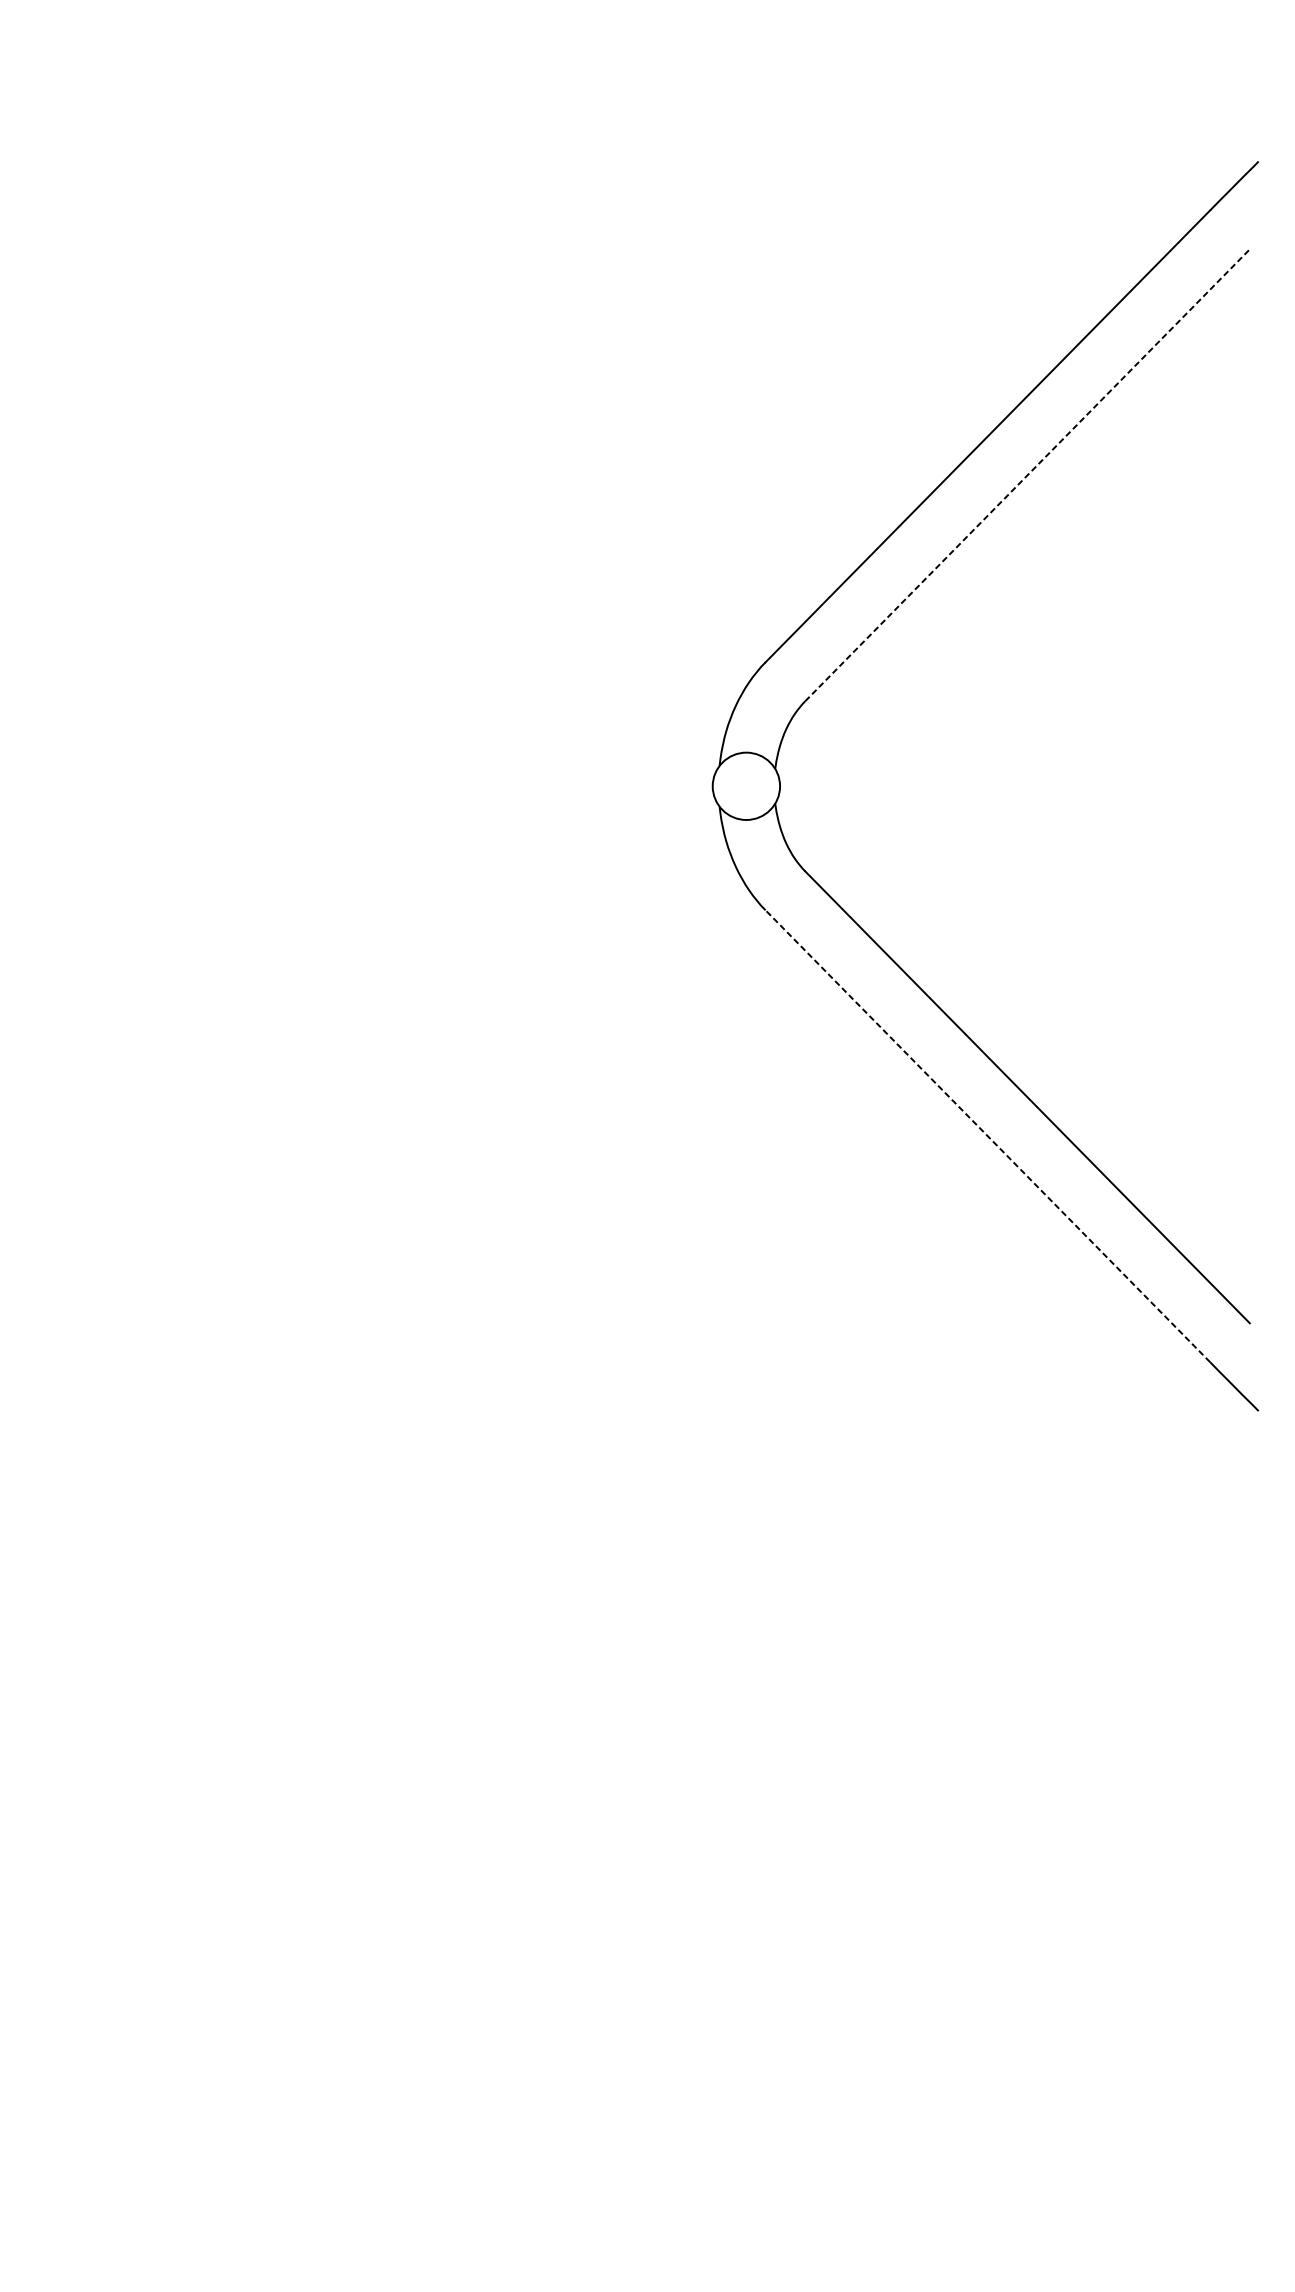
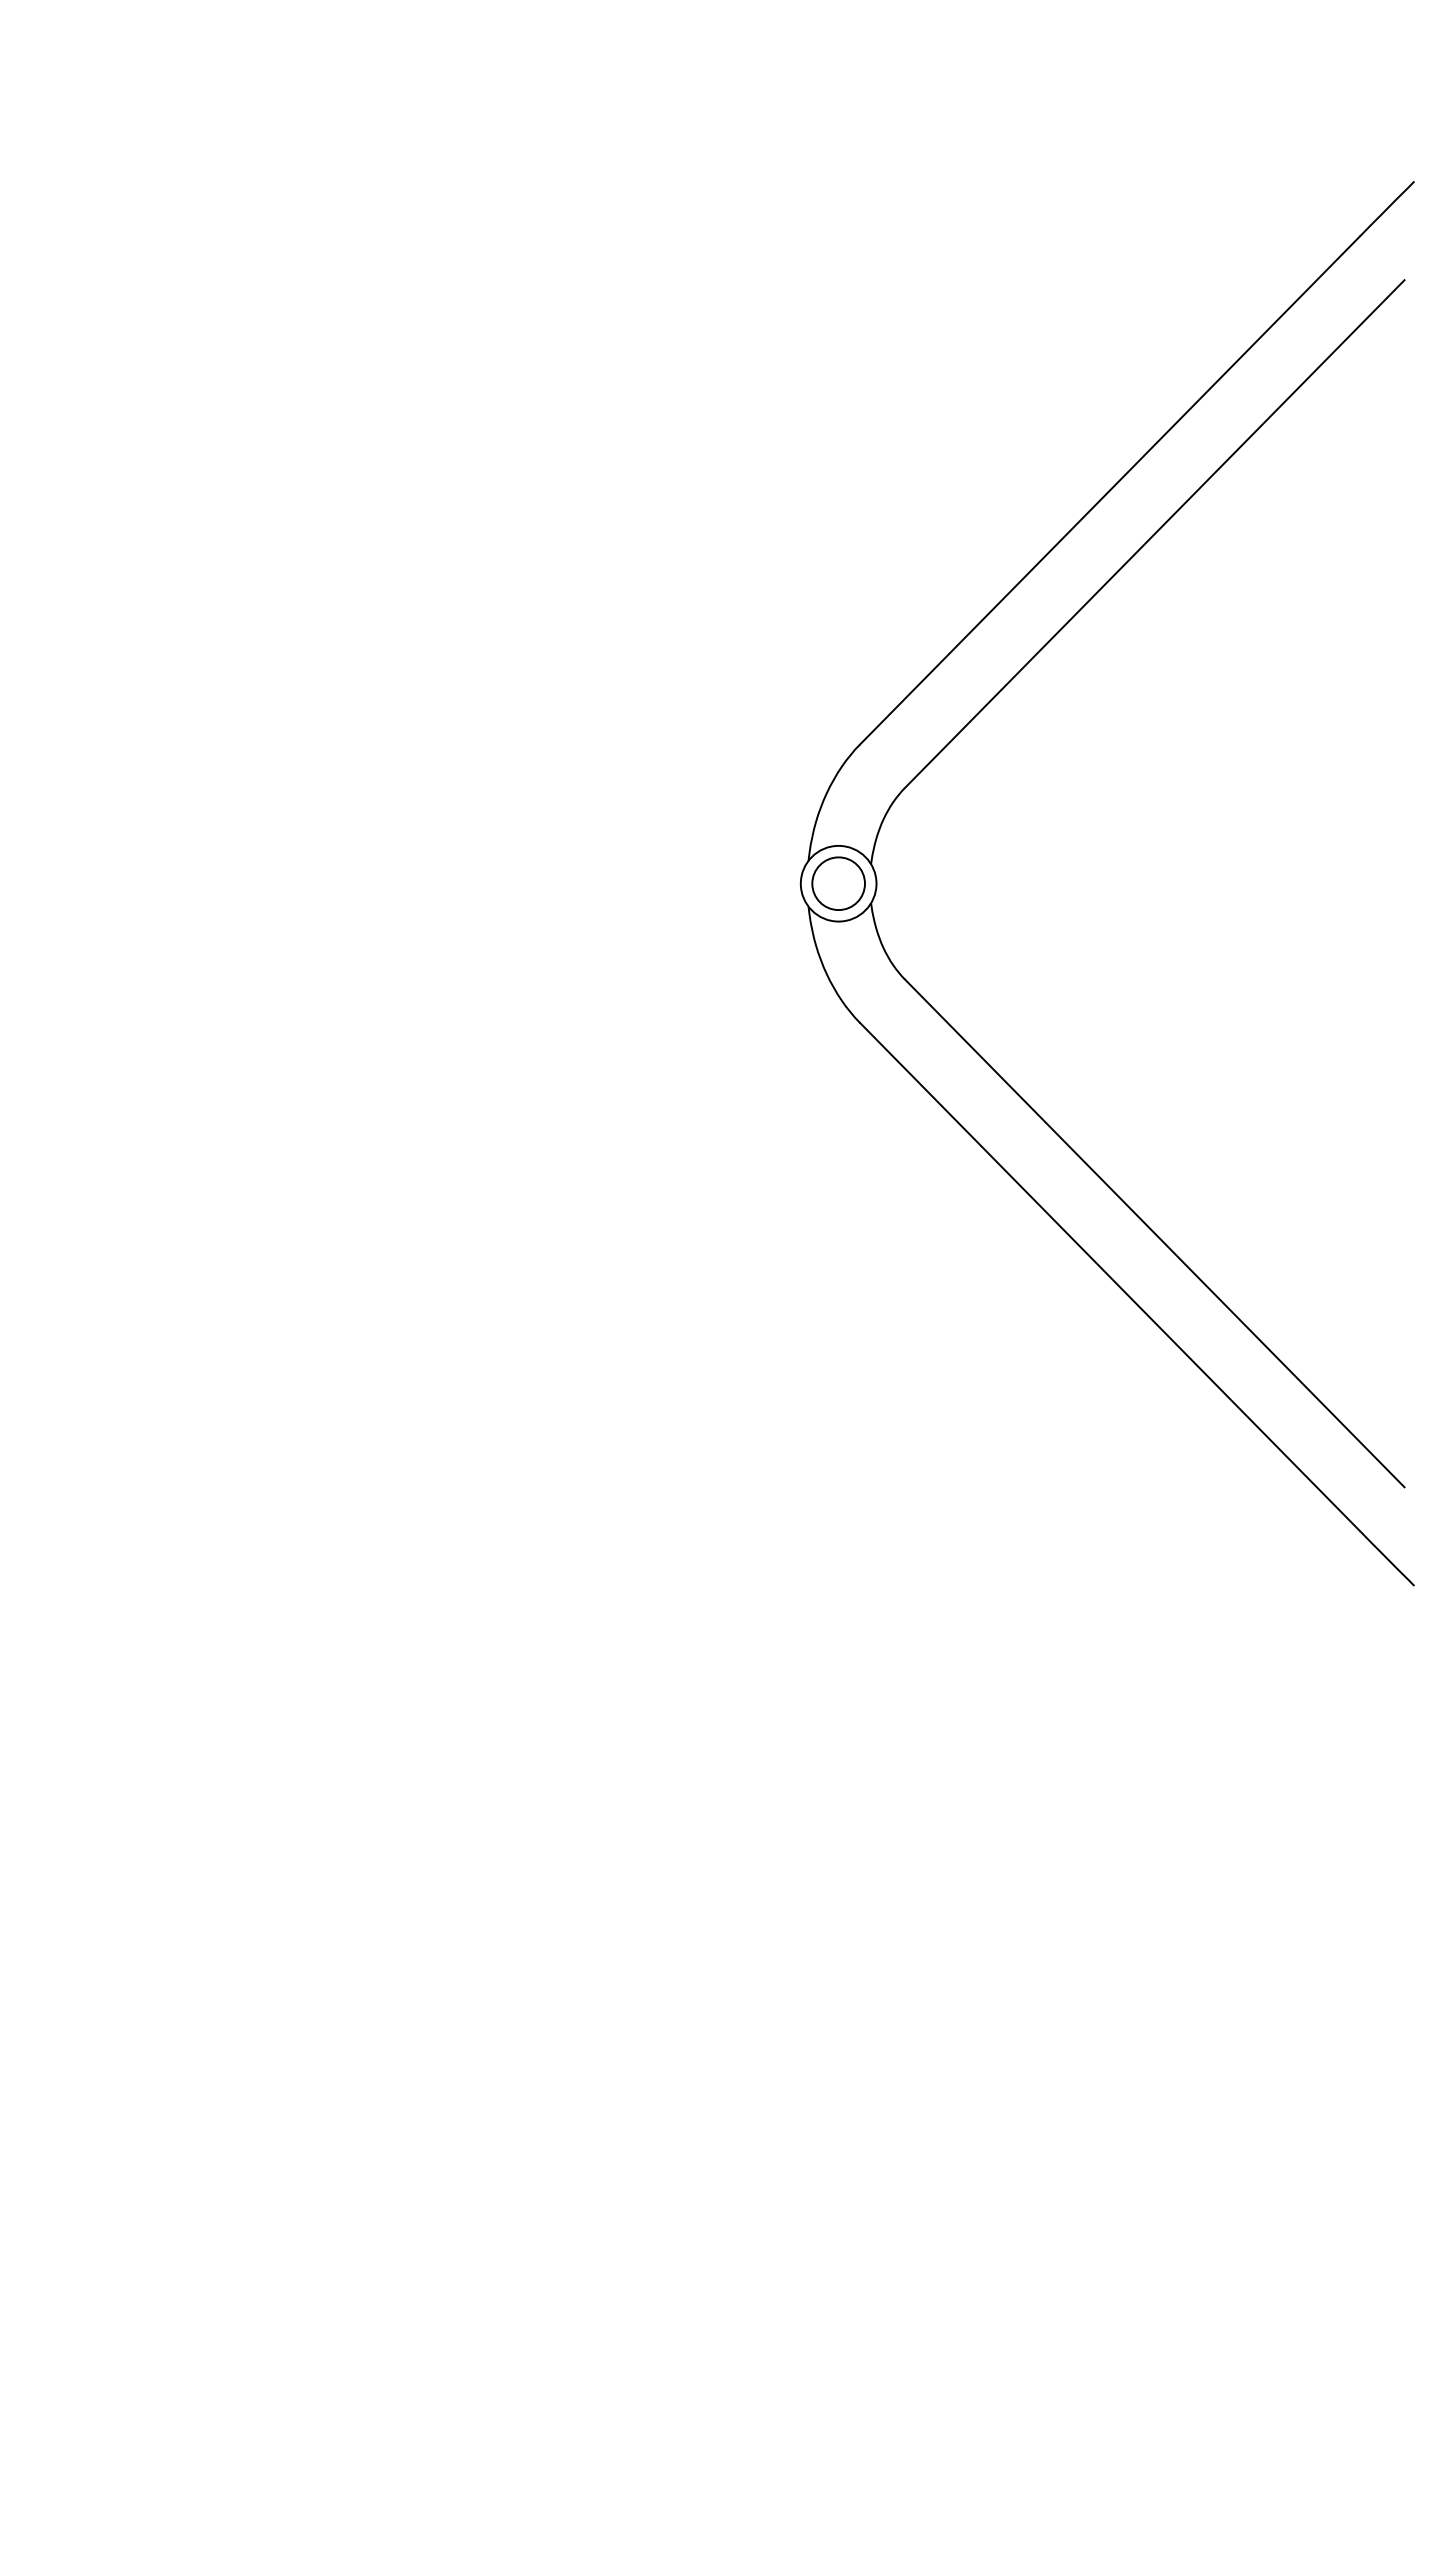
line: (1028, 474) -> (1155, 533), dashed -> solid
circle: (746, 786) -> (838, 883), added
line: (987, 1135) -> (1109, 1276), dashed -> solid

